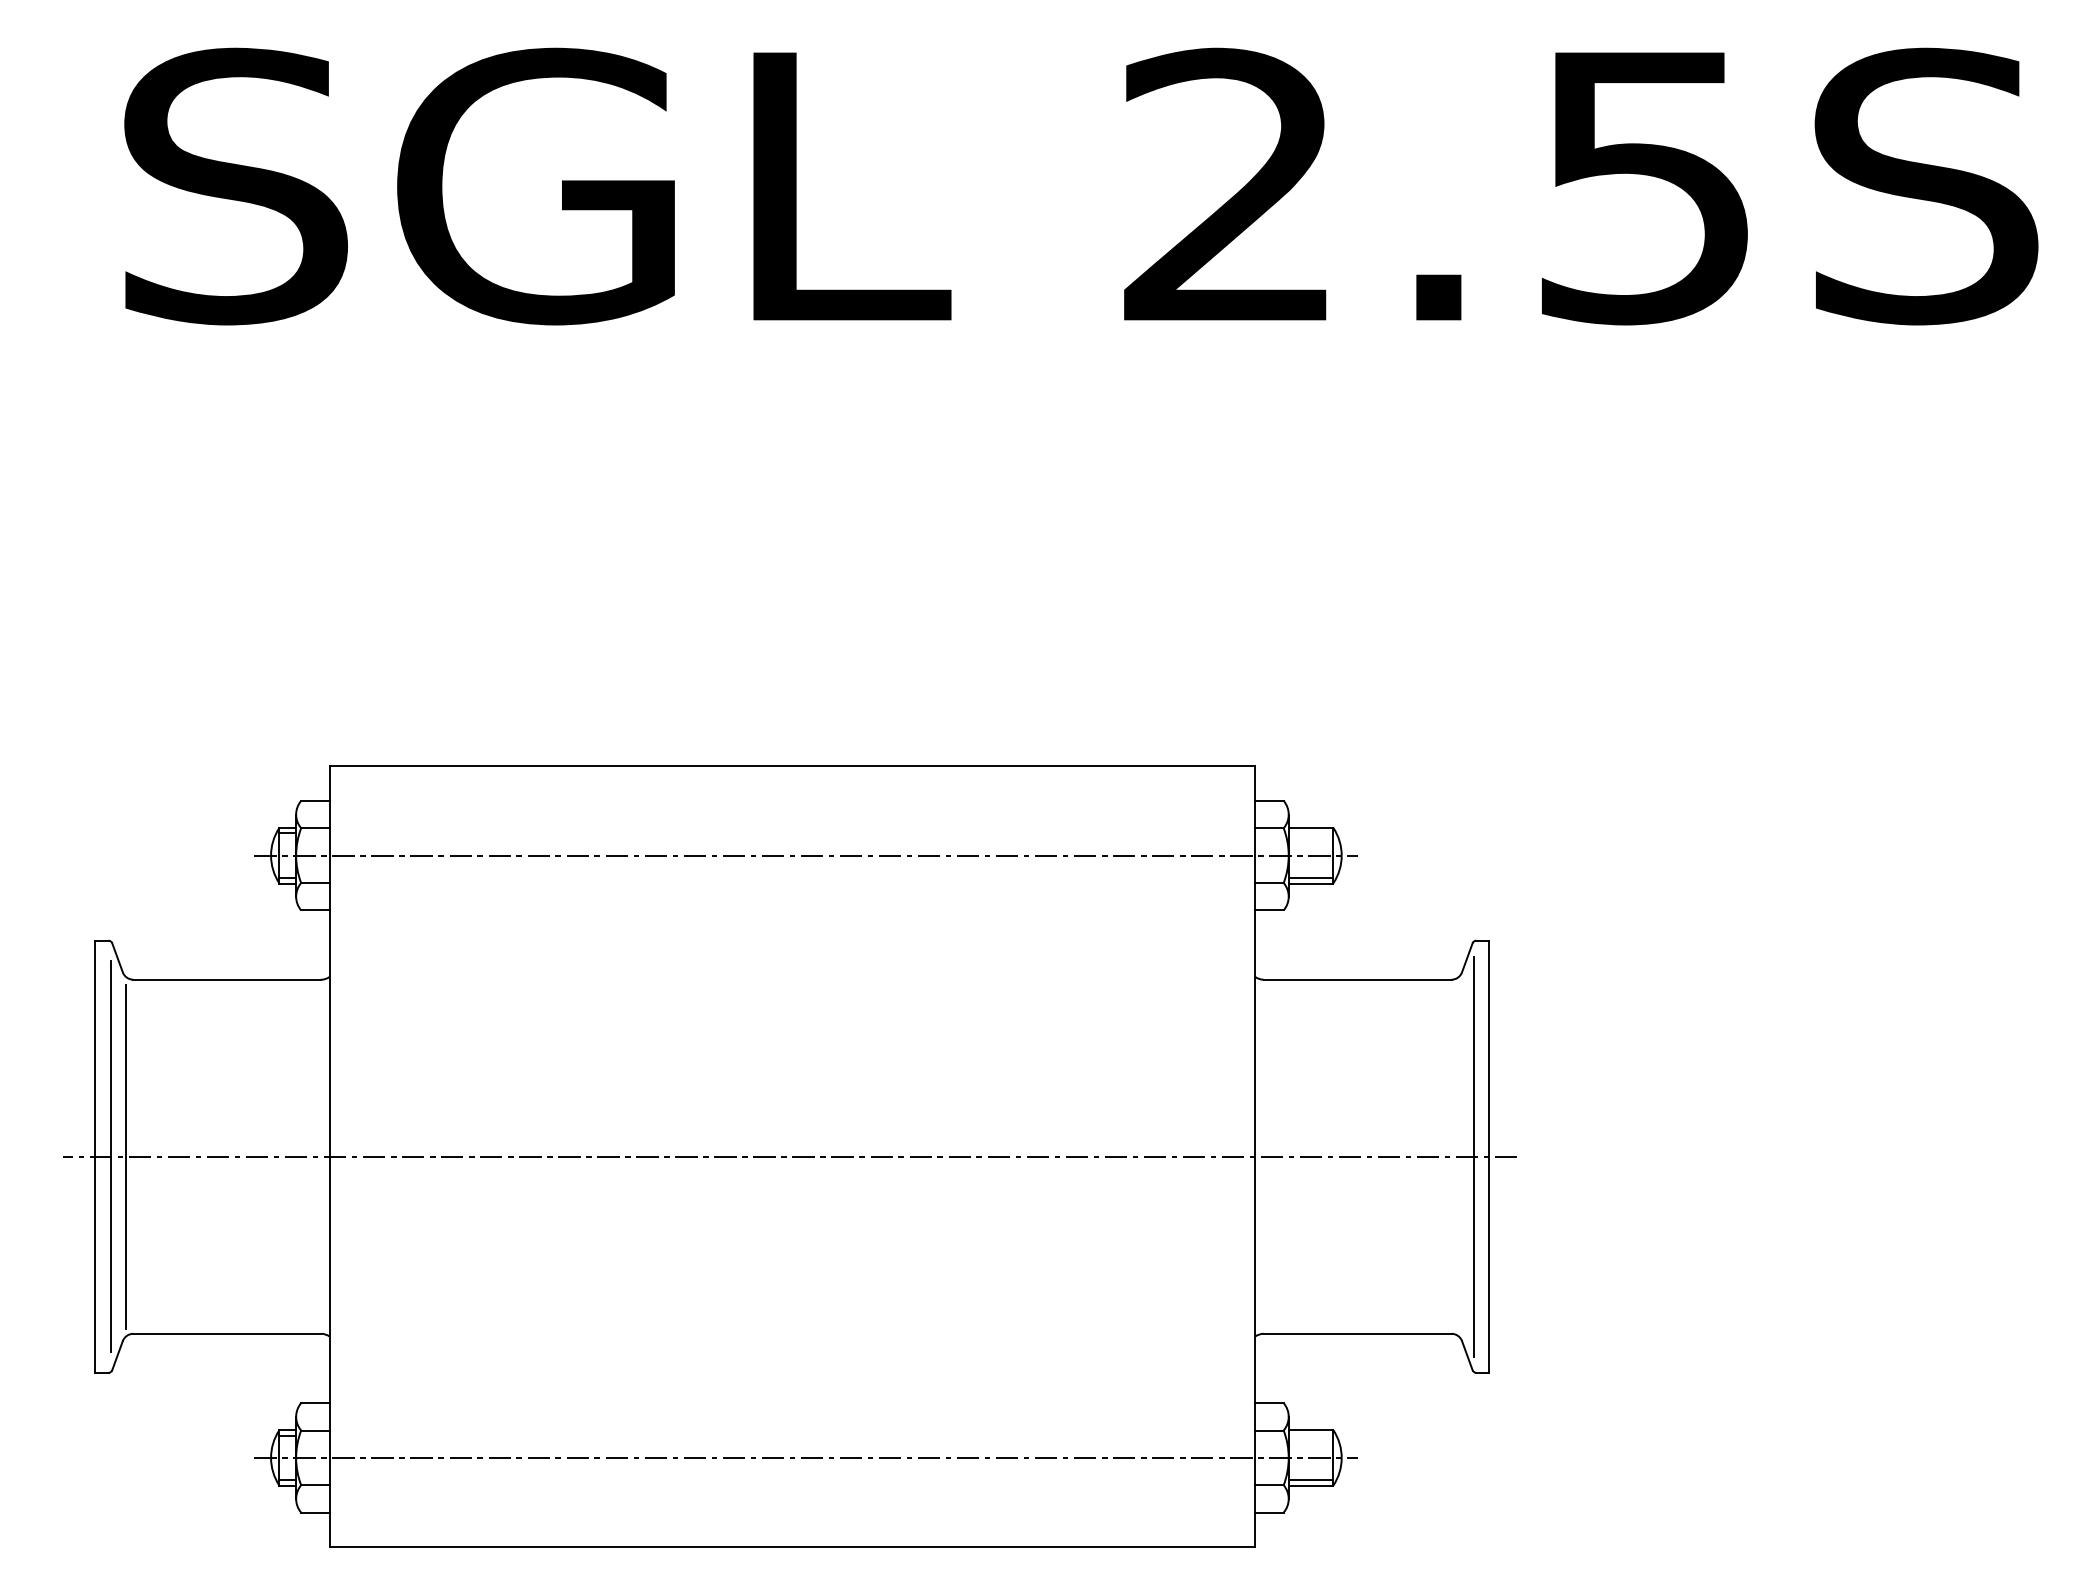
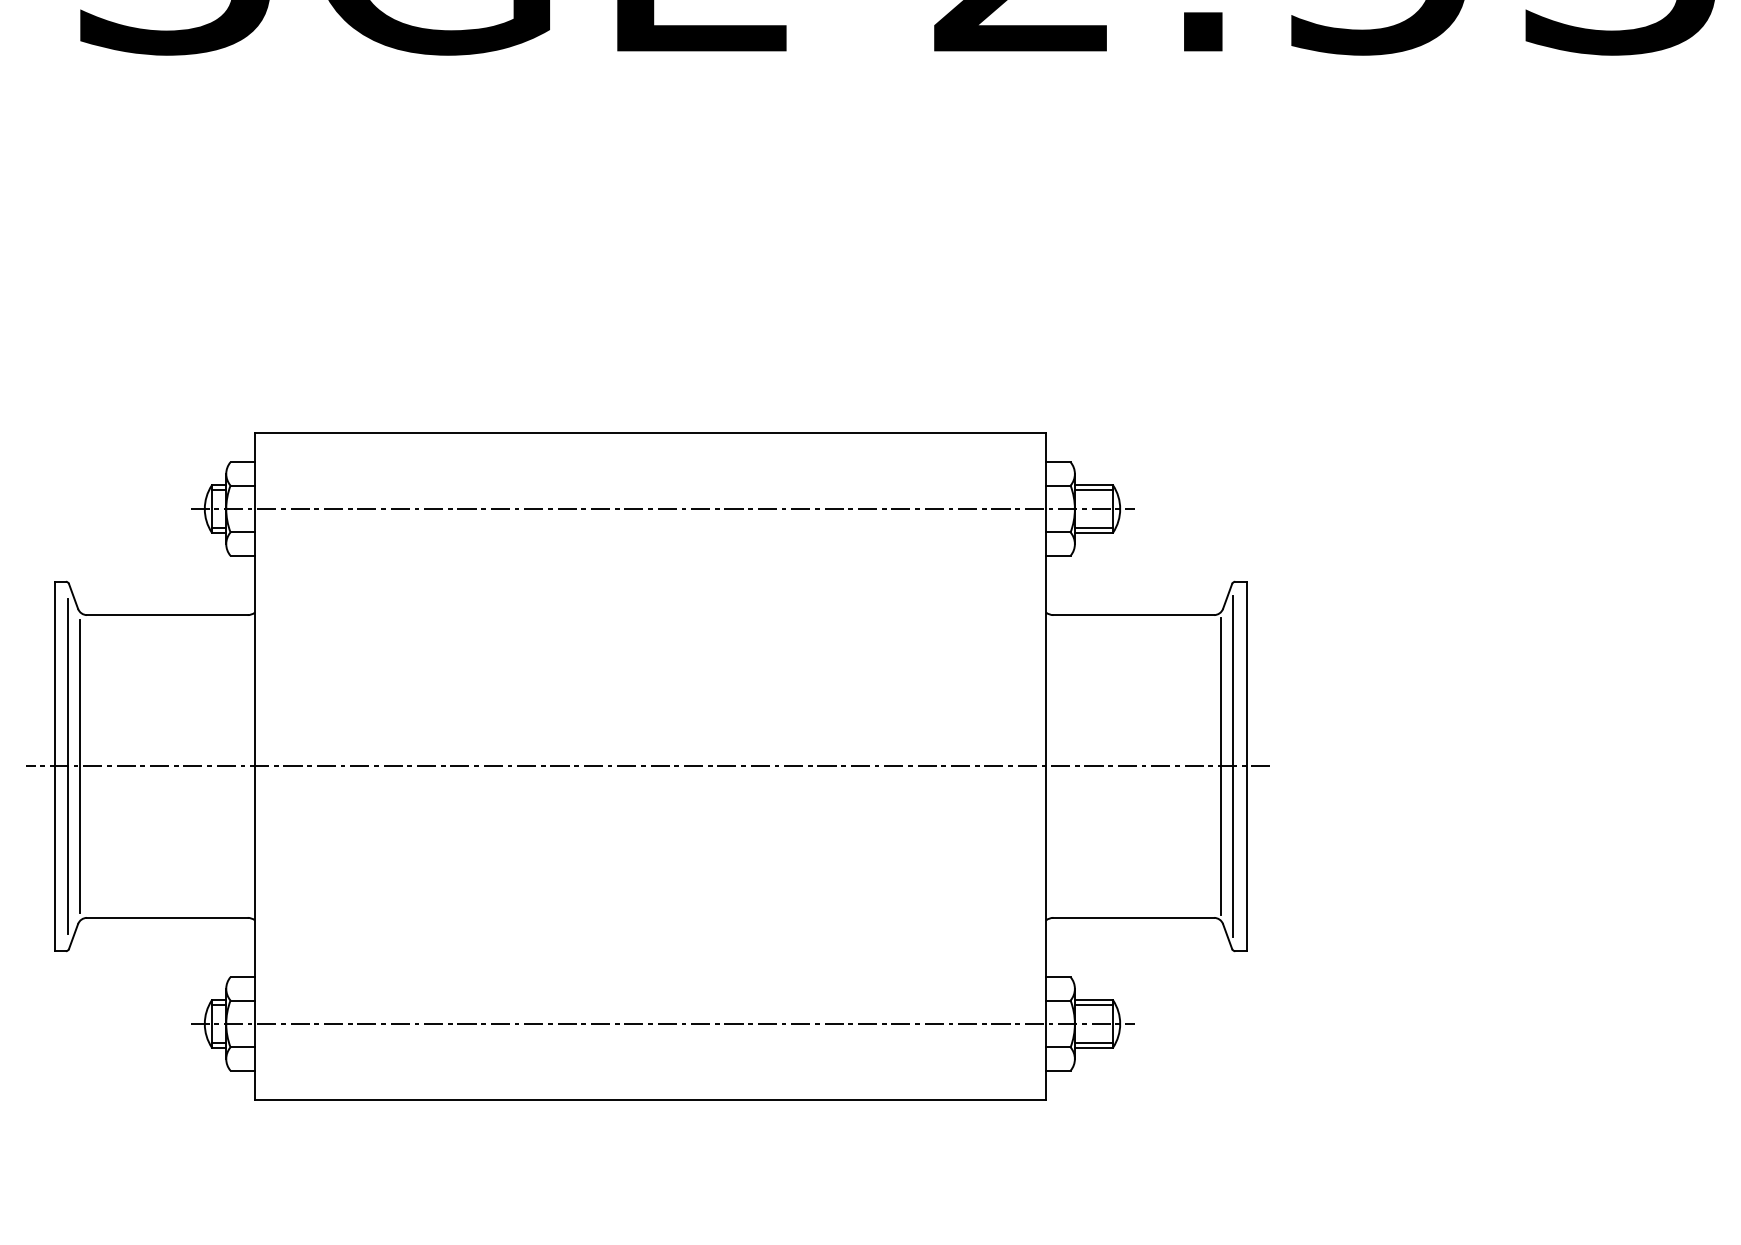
line: (1310, 833) -> (1093, 490), added
line: (1459, 1156) -> (1220, 766), added
line: (1310, 1435) -> (1093, 1004), added

